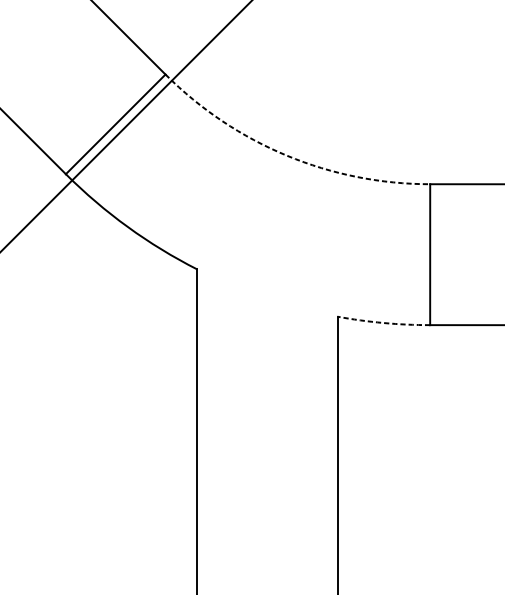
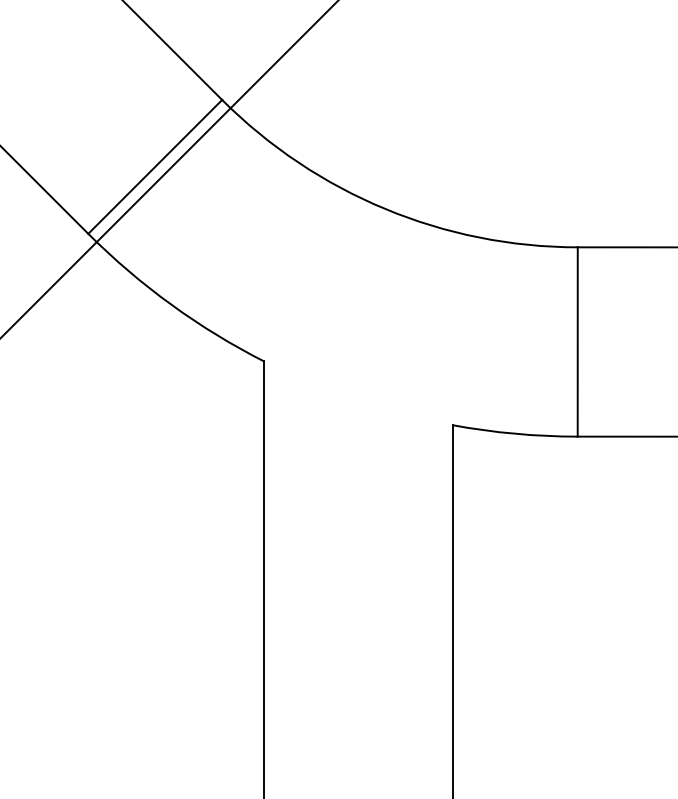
arc: (287, 155) -> (385, 208), dashed -> solid
arc: (383, 322) -> (515, 433), dashed -> solid

